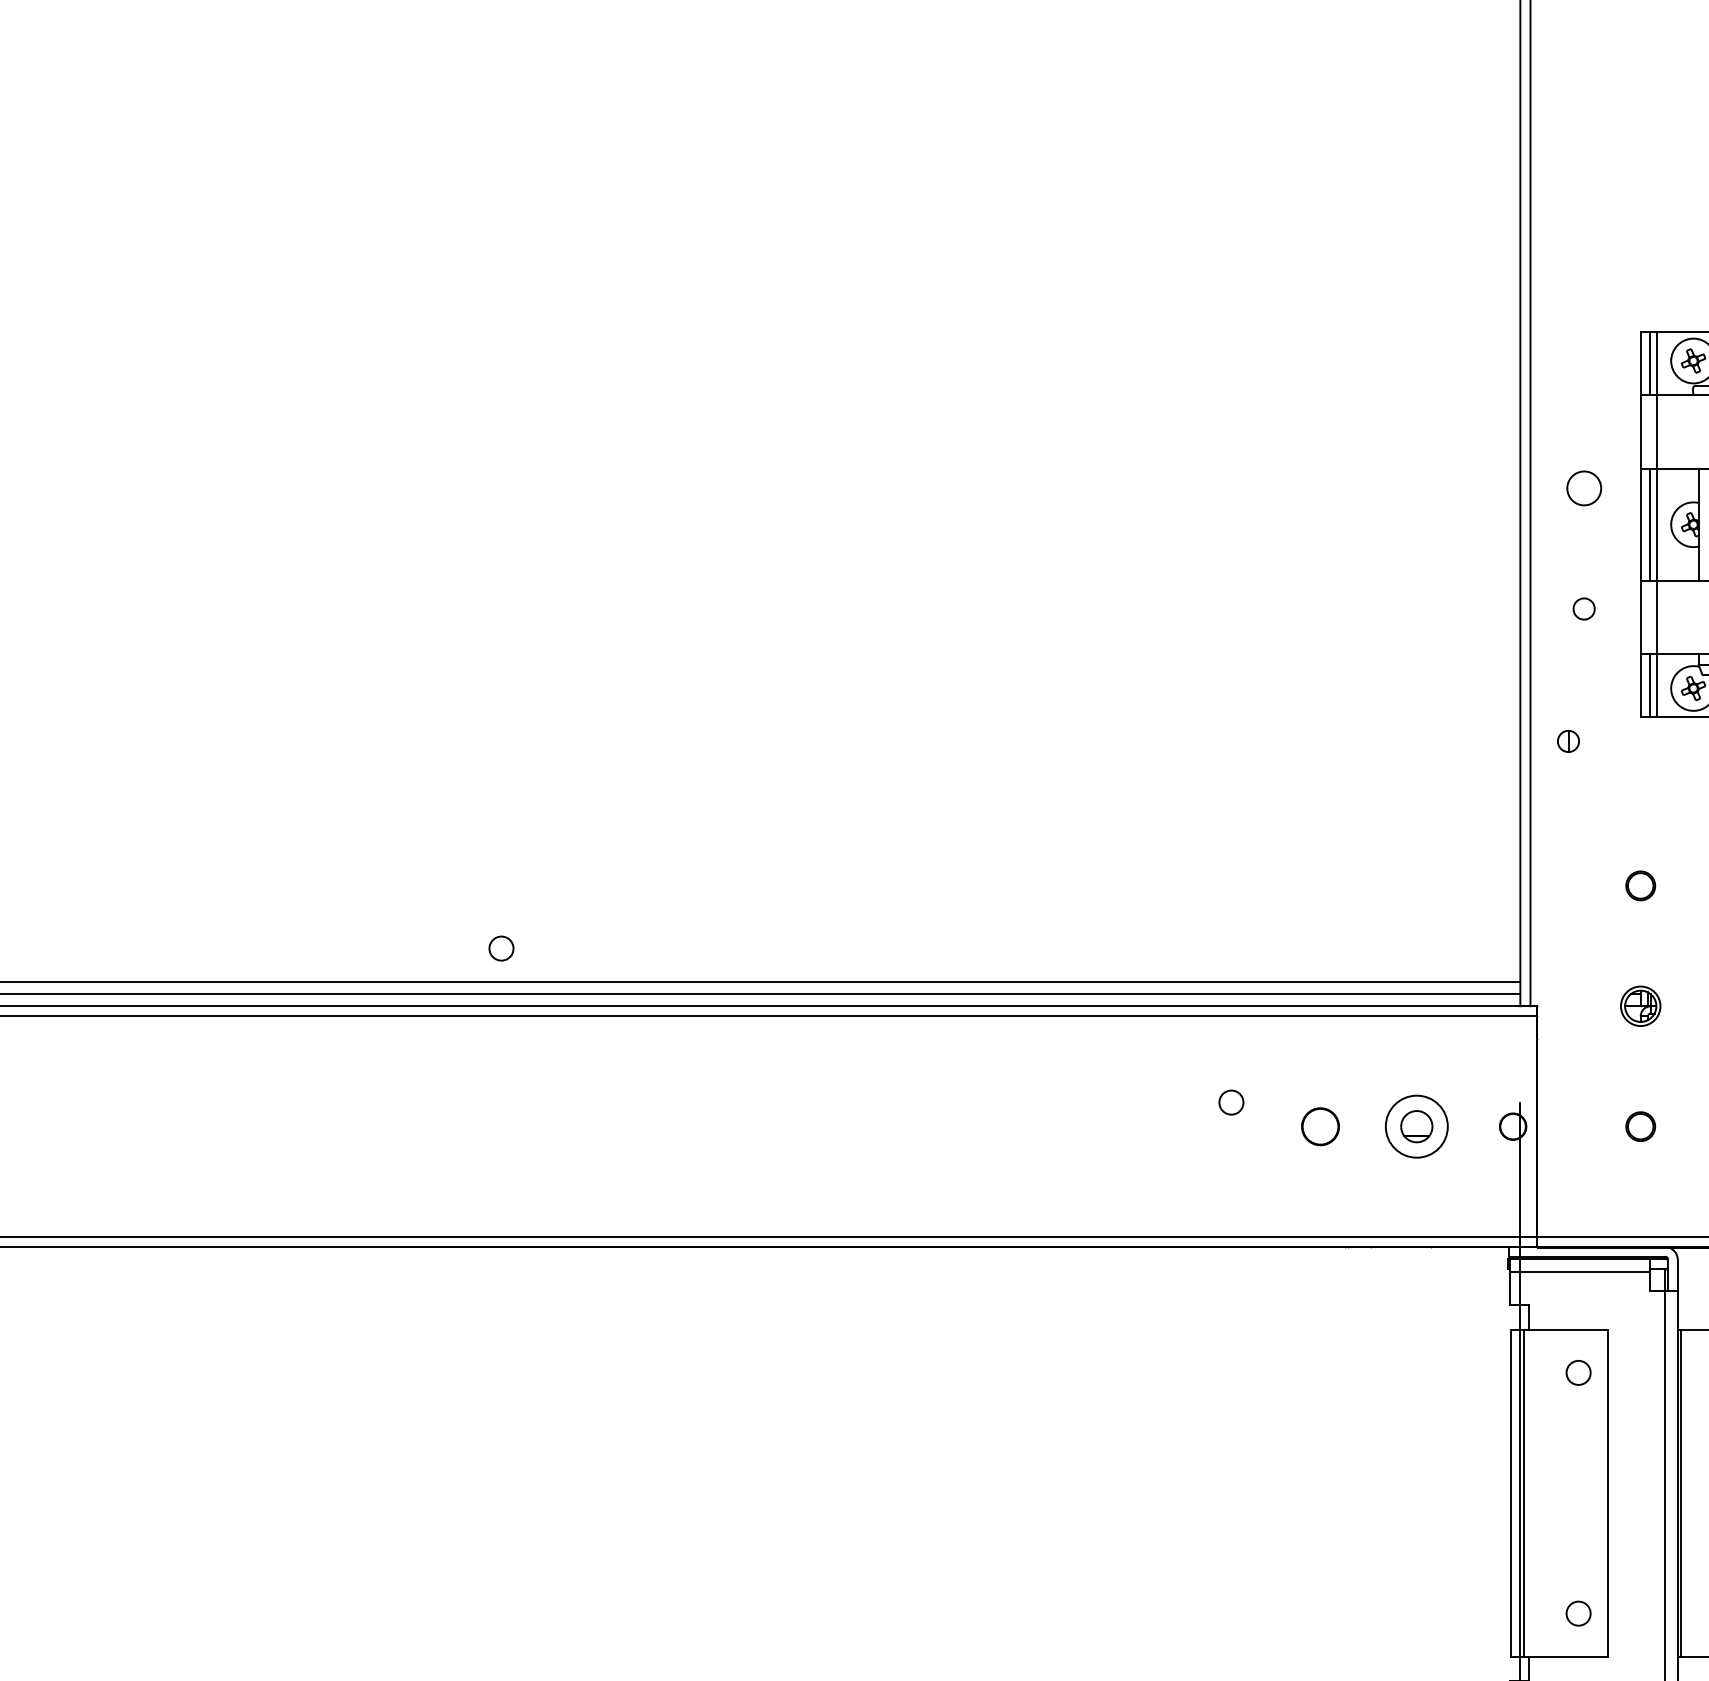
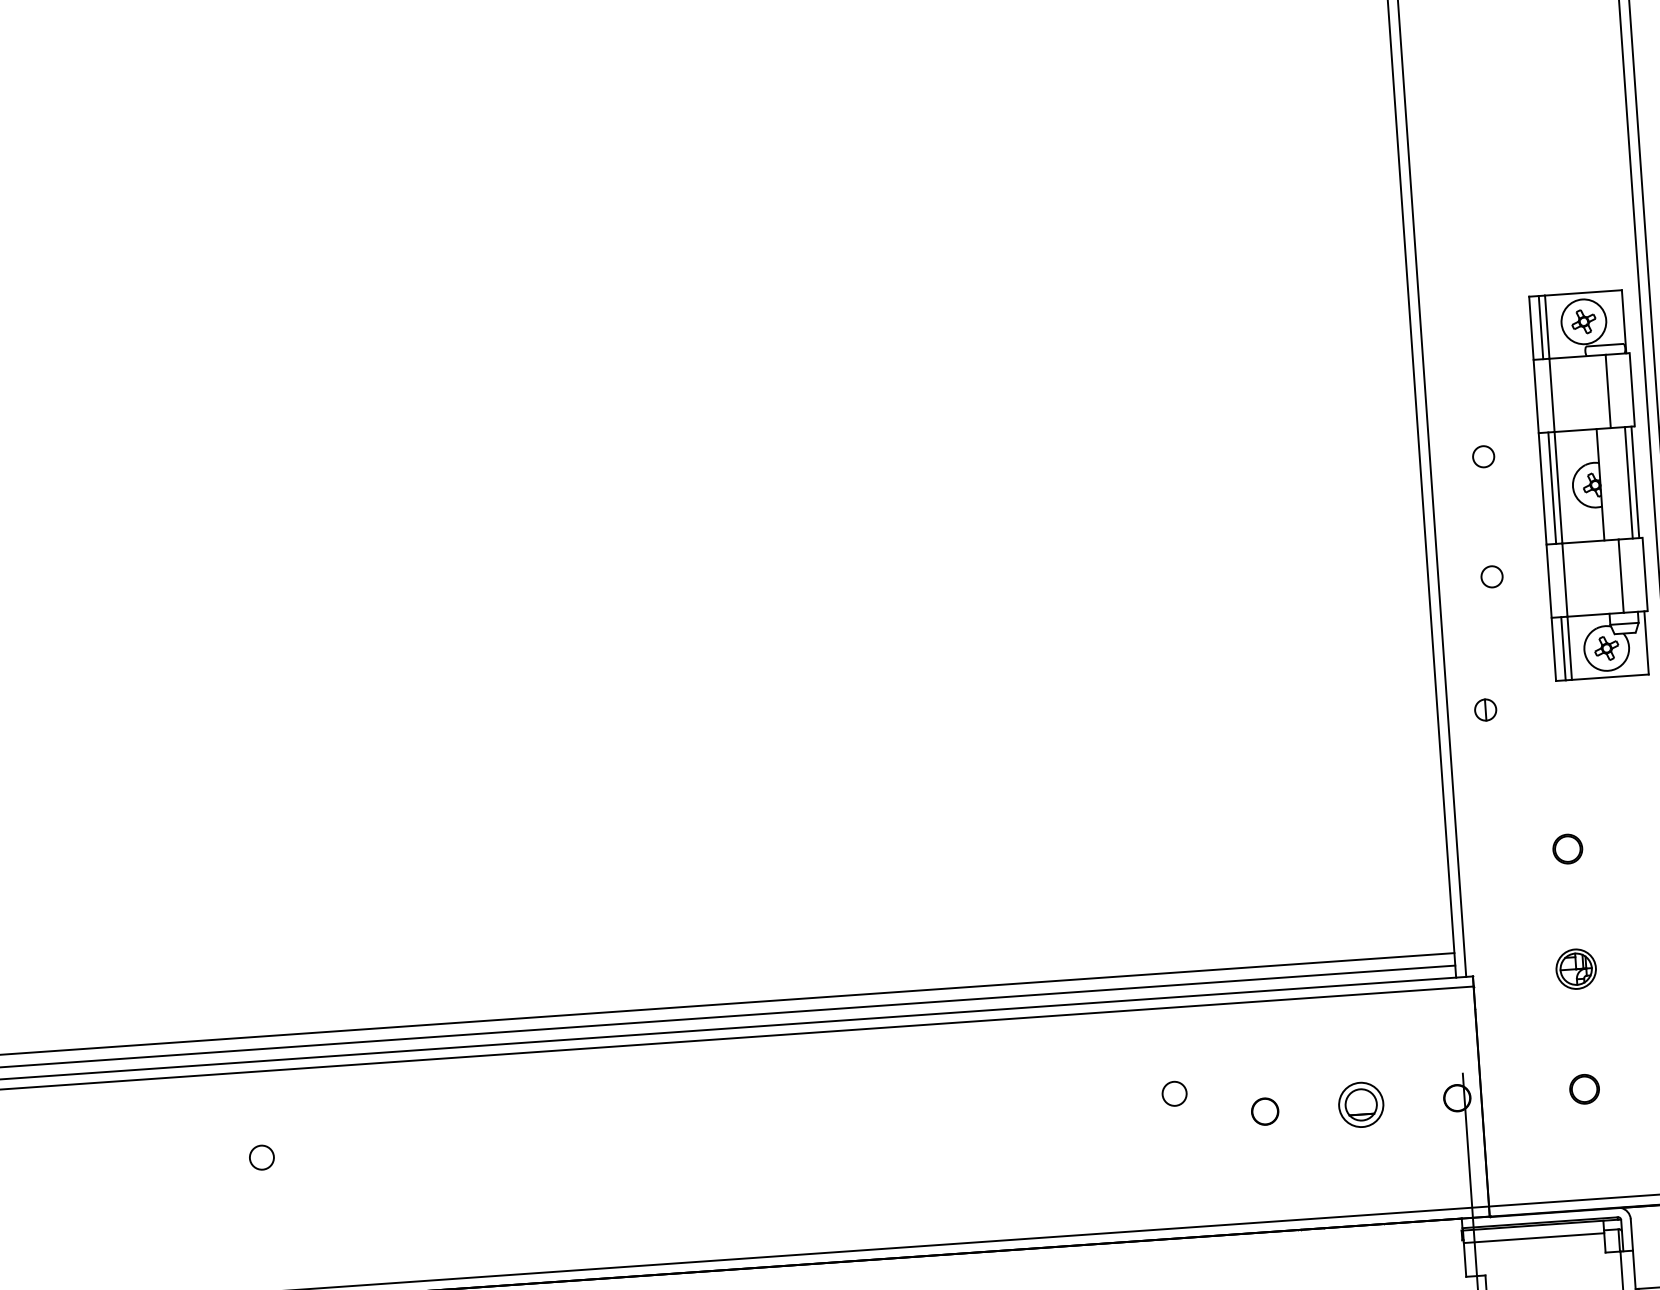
circle: (1583, 488) -> (1483, 456), size x0.62
circle: (501, 948) -> (261, 1157), moved
circle: (1320, 1126) -> (1265, 1111), size x0.71
circle: (1416, 1126) -> (1360, 1104), size x0.71

